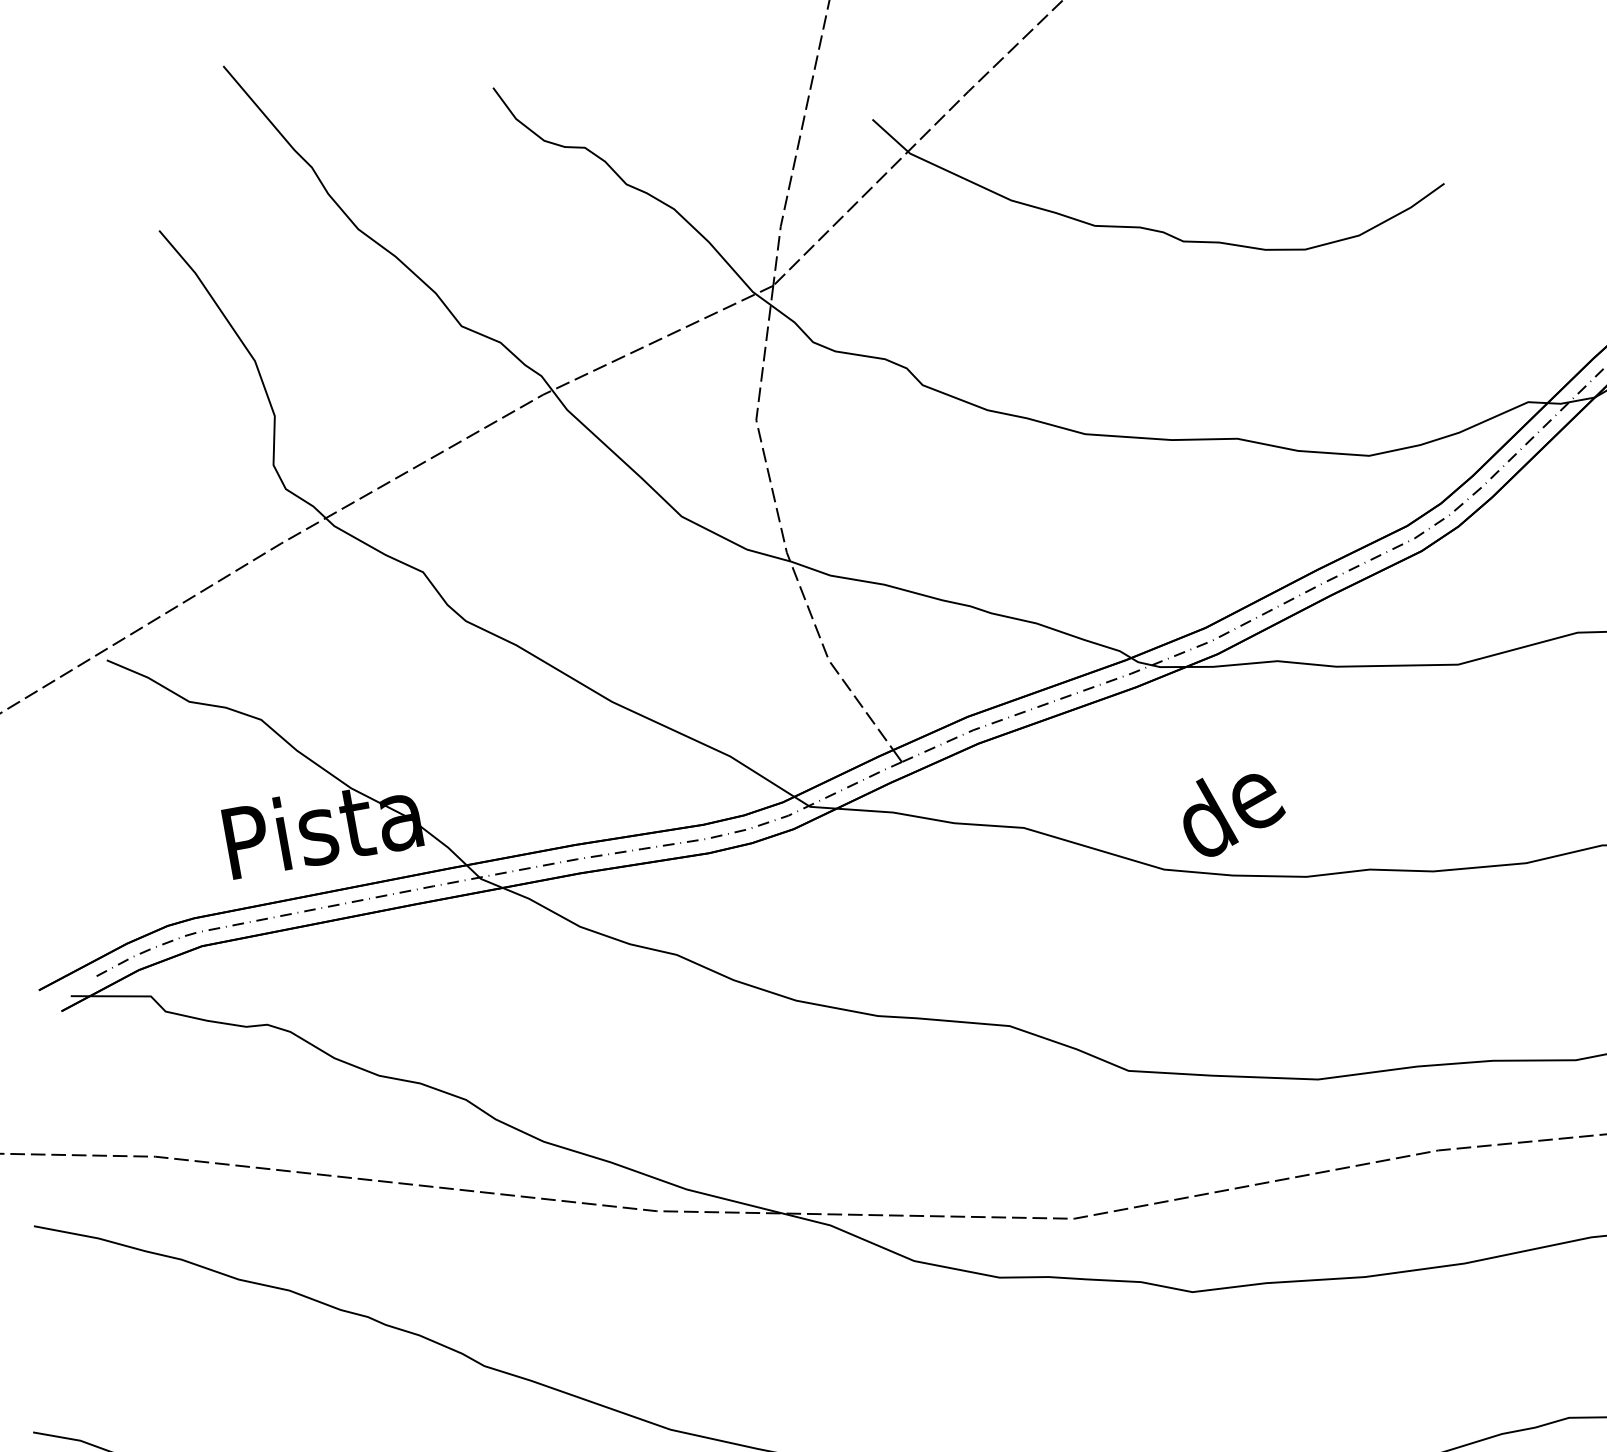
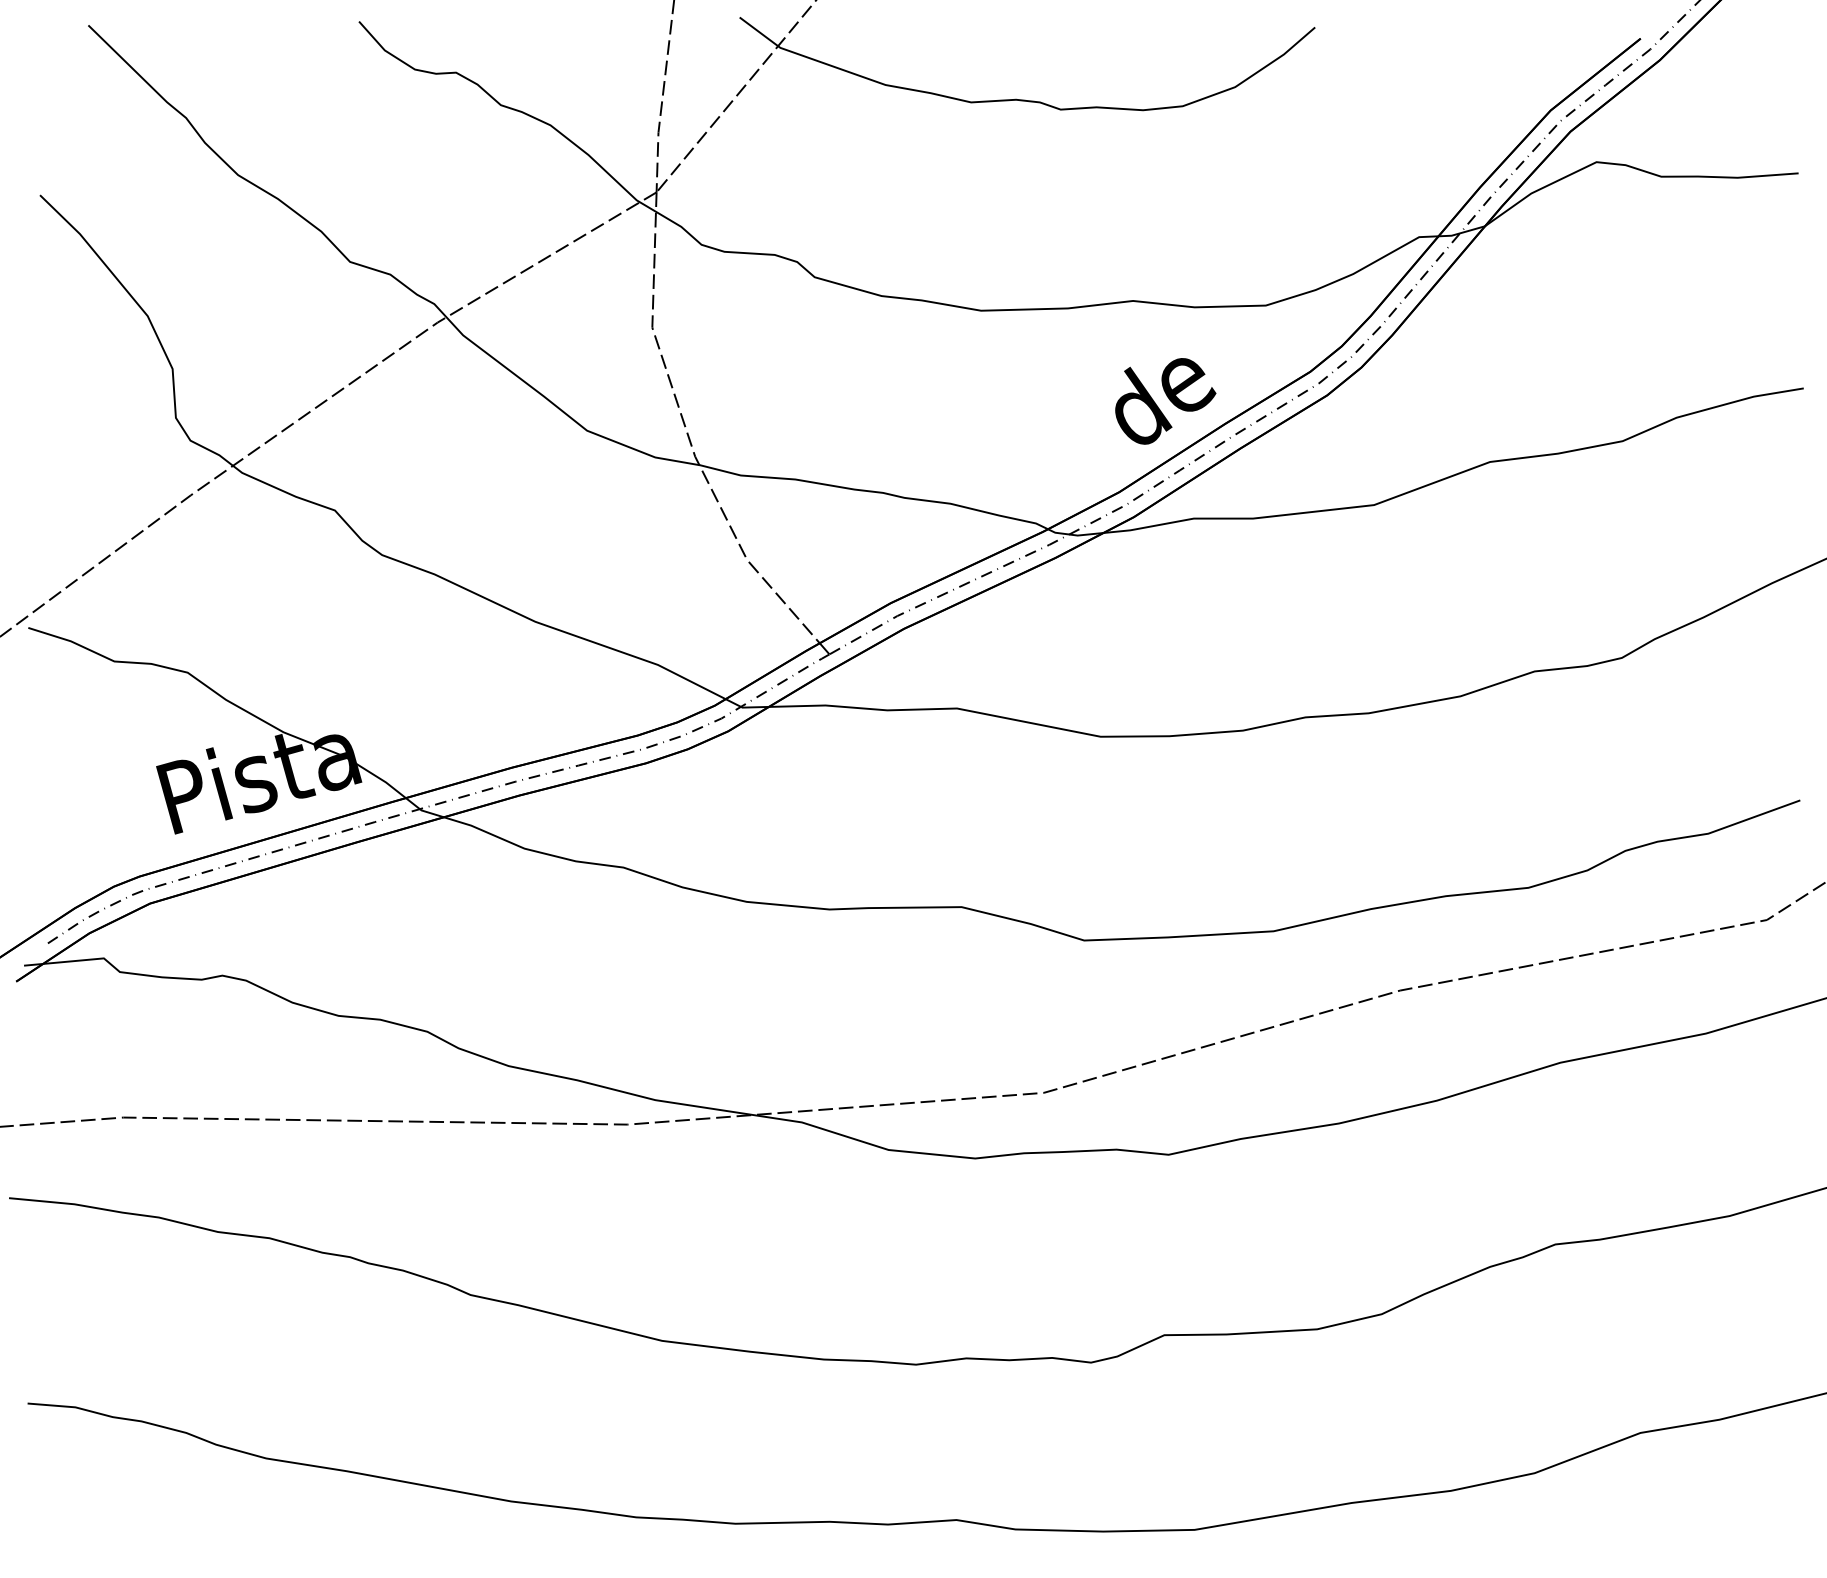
text: (1234, 815) -> (1165, 401), moved

